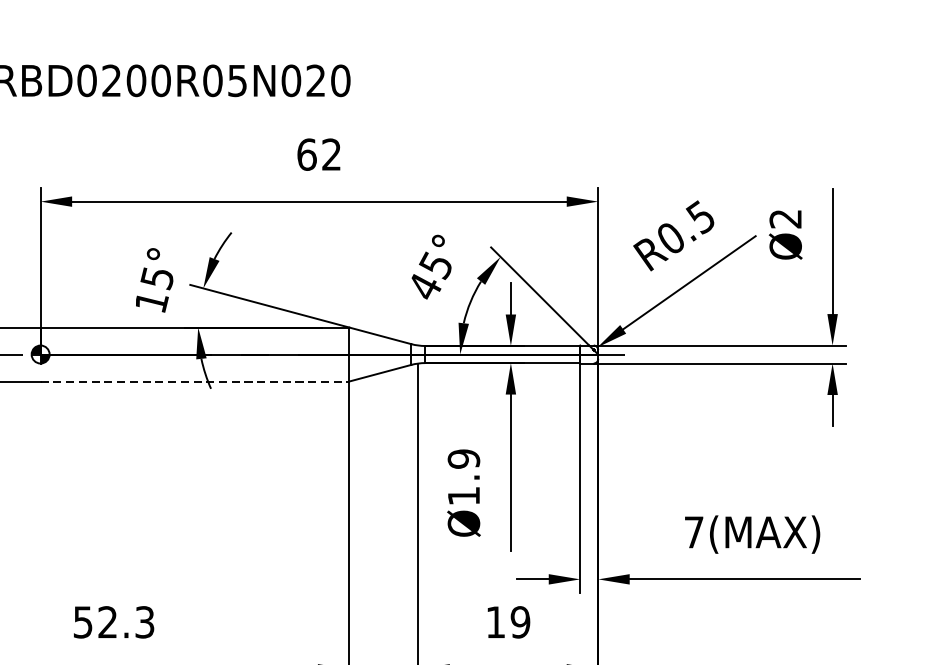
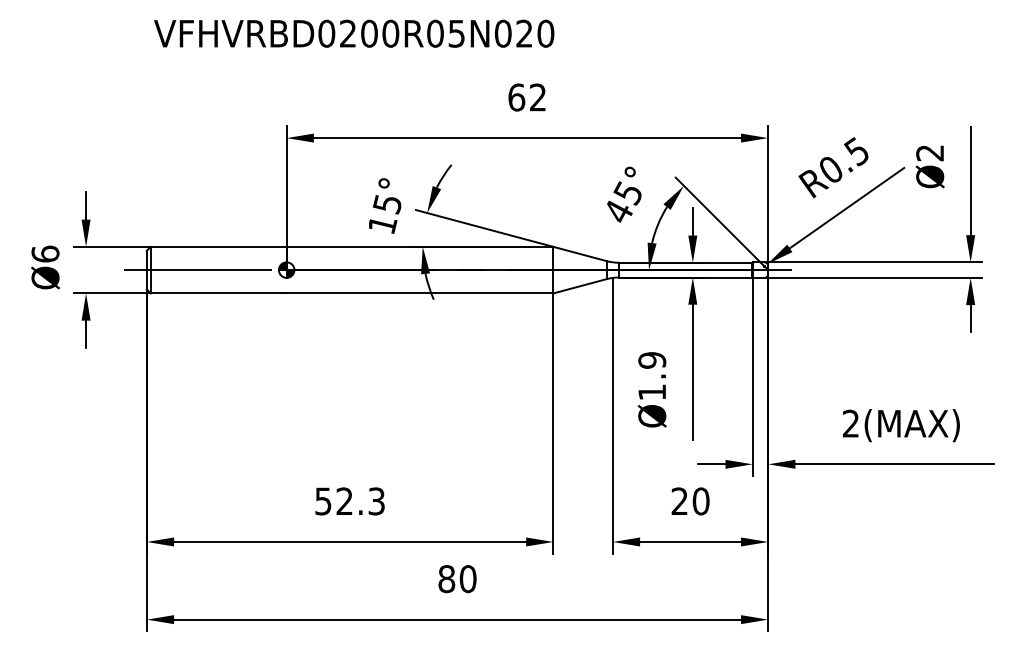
line: (195, 381) -> (420, 293), dashed -> solid
text: (693, 532) -> (850, 423), 7(MAX) -> 2(MAX)
text: (508, 622) -> (690, 501), 19 -> 20

